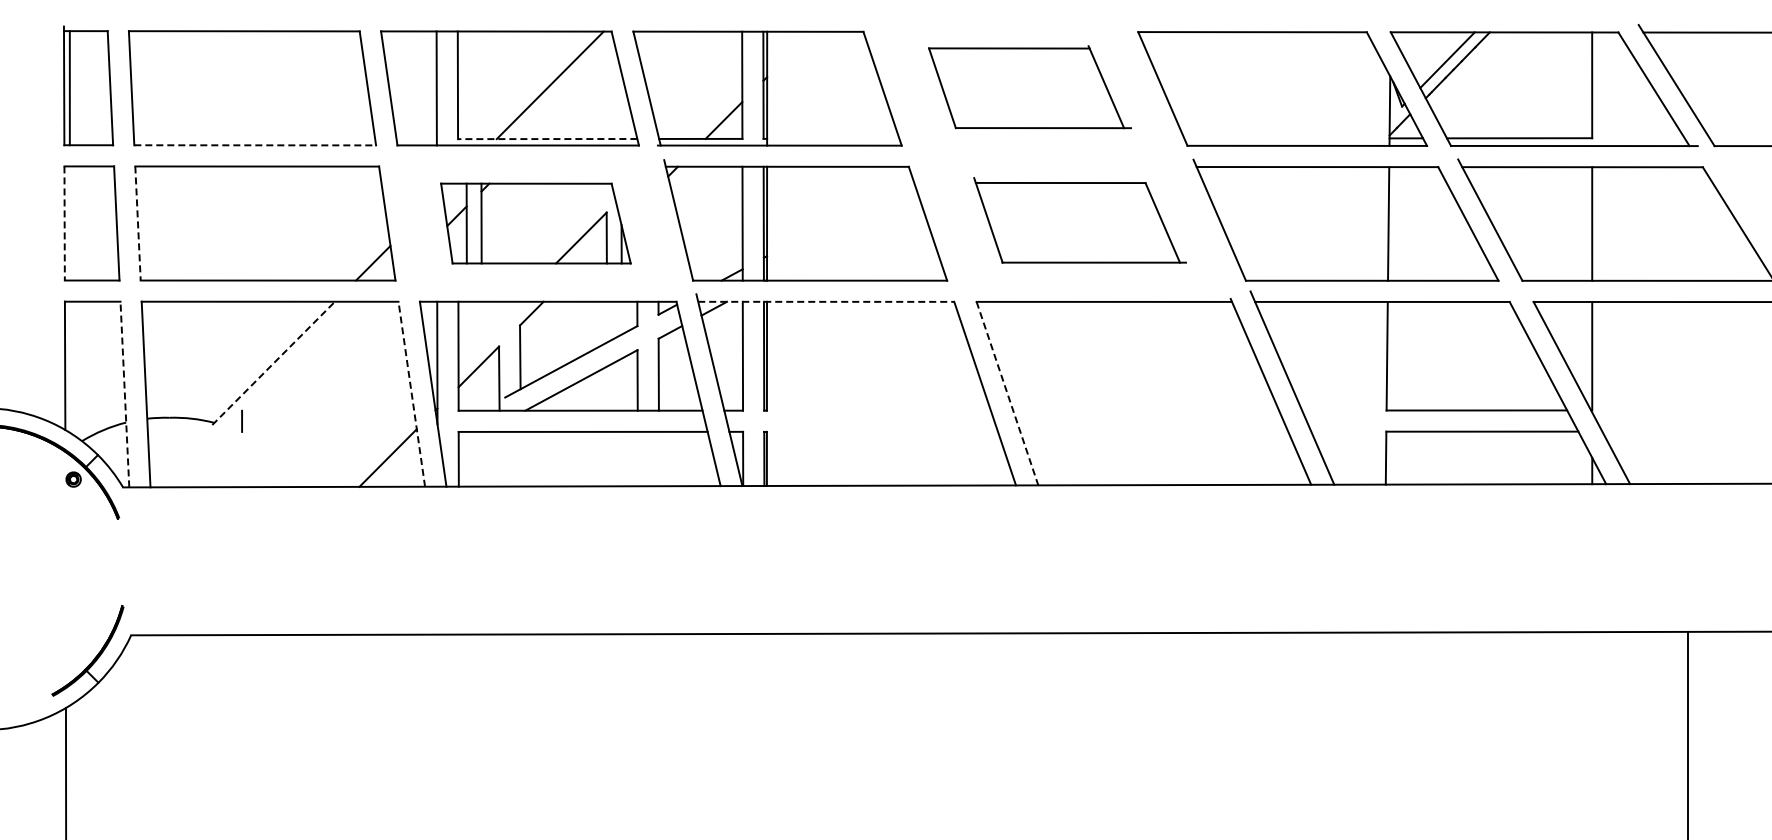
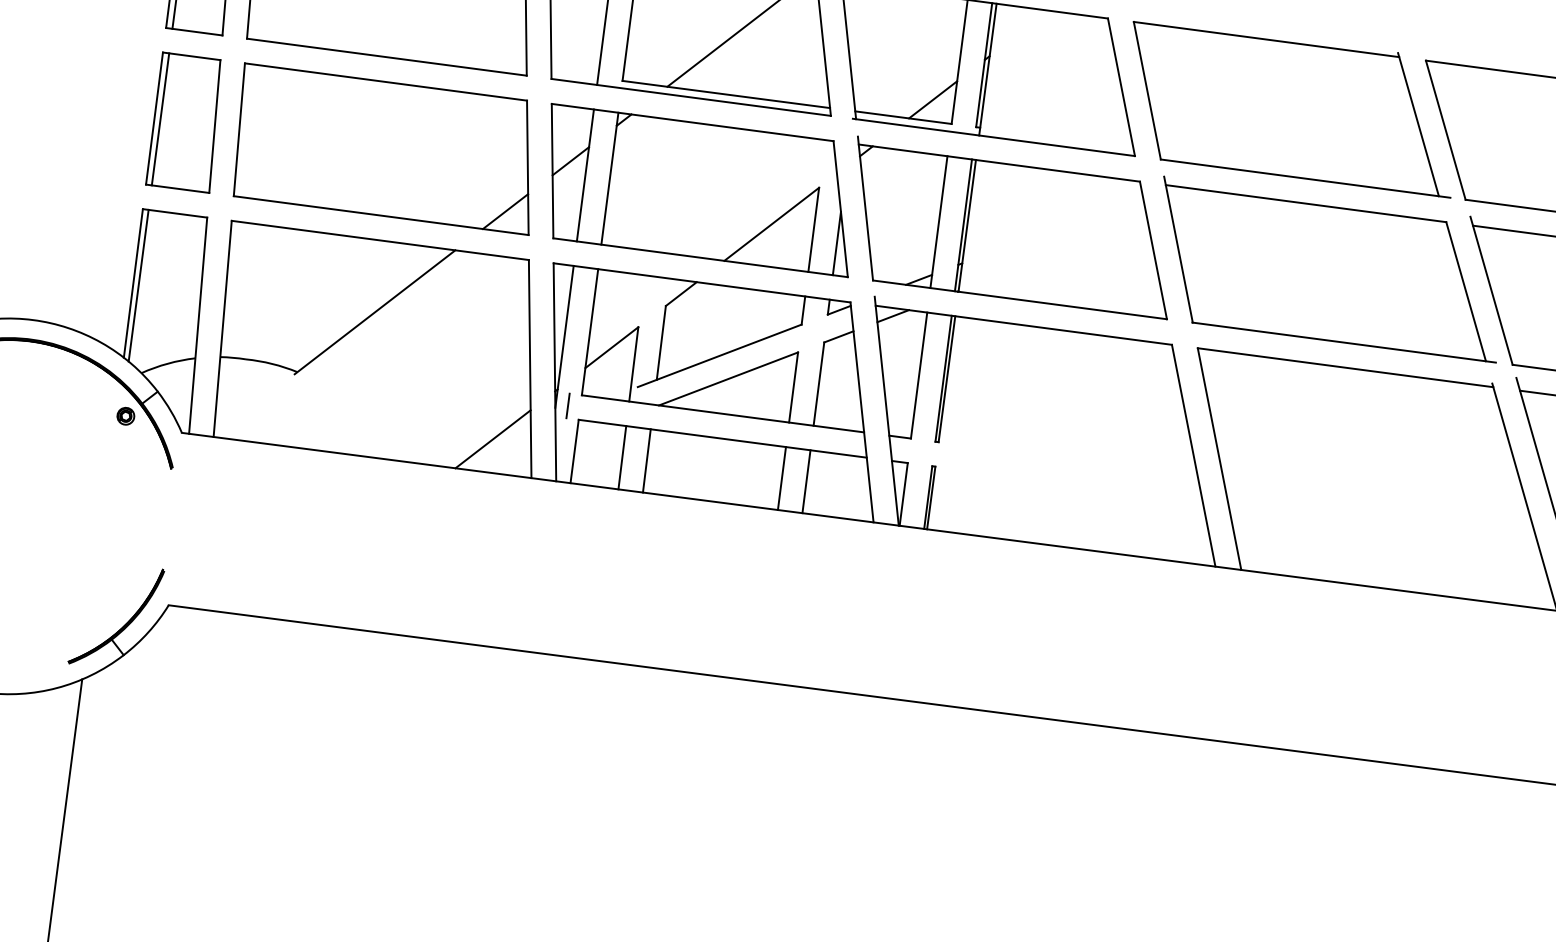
part: (1029, 86) -> (1291, 107), size x1.43
line: (547, 139) -> (726, 94), dashed -> solid
line: (255, 145) -> (387, 57), dashed -> solid
part: (1079, 220) -> (1329, 269), size x1.43
line: (64, 223) -> (154, 118), dashed -> solid
line: (69, 223) -> (160, 119), added
line: (138, 223) -> (239, 129), dashed -> solid
part: (535, 223) -> (699, 190), size x1.43
line: (826, 301) -> (1024, 324), dashed -> solid
line: (273, 363) -> (374, 312), dashed -> solid
line: (69, 366) -> (138, 284), added
line: (411, 393) -> (529, 368), dashed -> solid
line: (1007, 393) -> (1219, 458), dashed -> solid
line: (124, 394) -> (197, 325), dashed -> solid
line: (241, 420) -> (567, 404), moved
line: (499, 458) -> (621, 456), added
line: (520, 458) -> (646, 459), added
line: (637, 458) -> (781, 477), added
line: (659, 458) -> (807, 481), added

